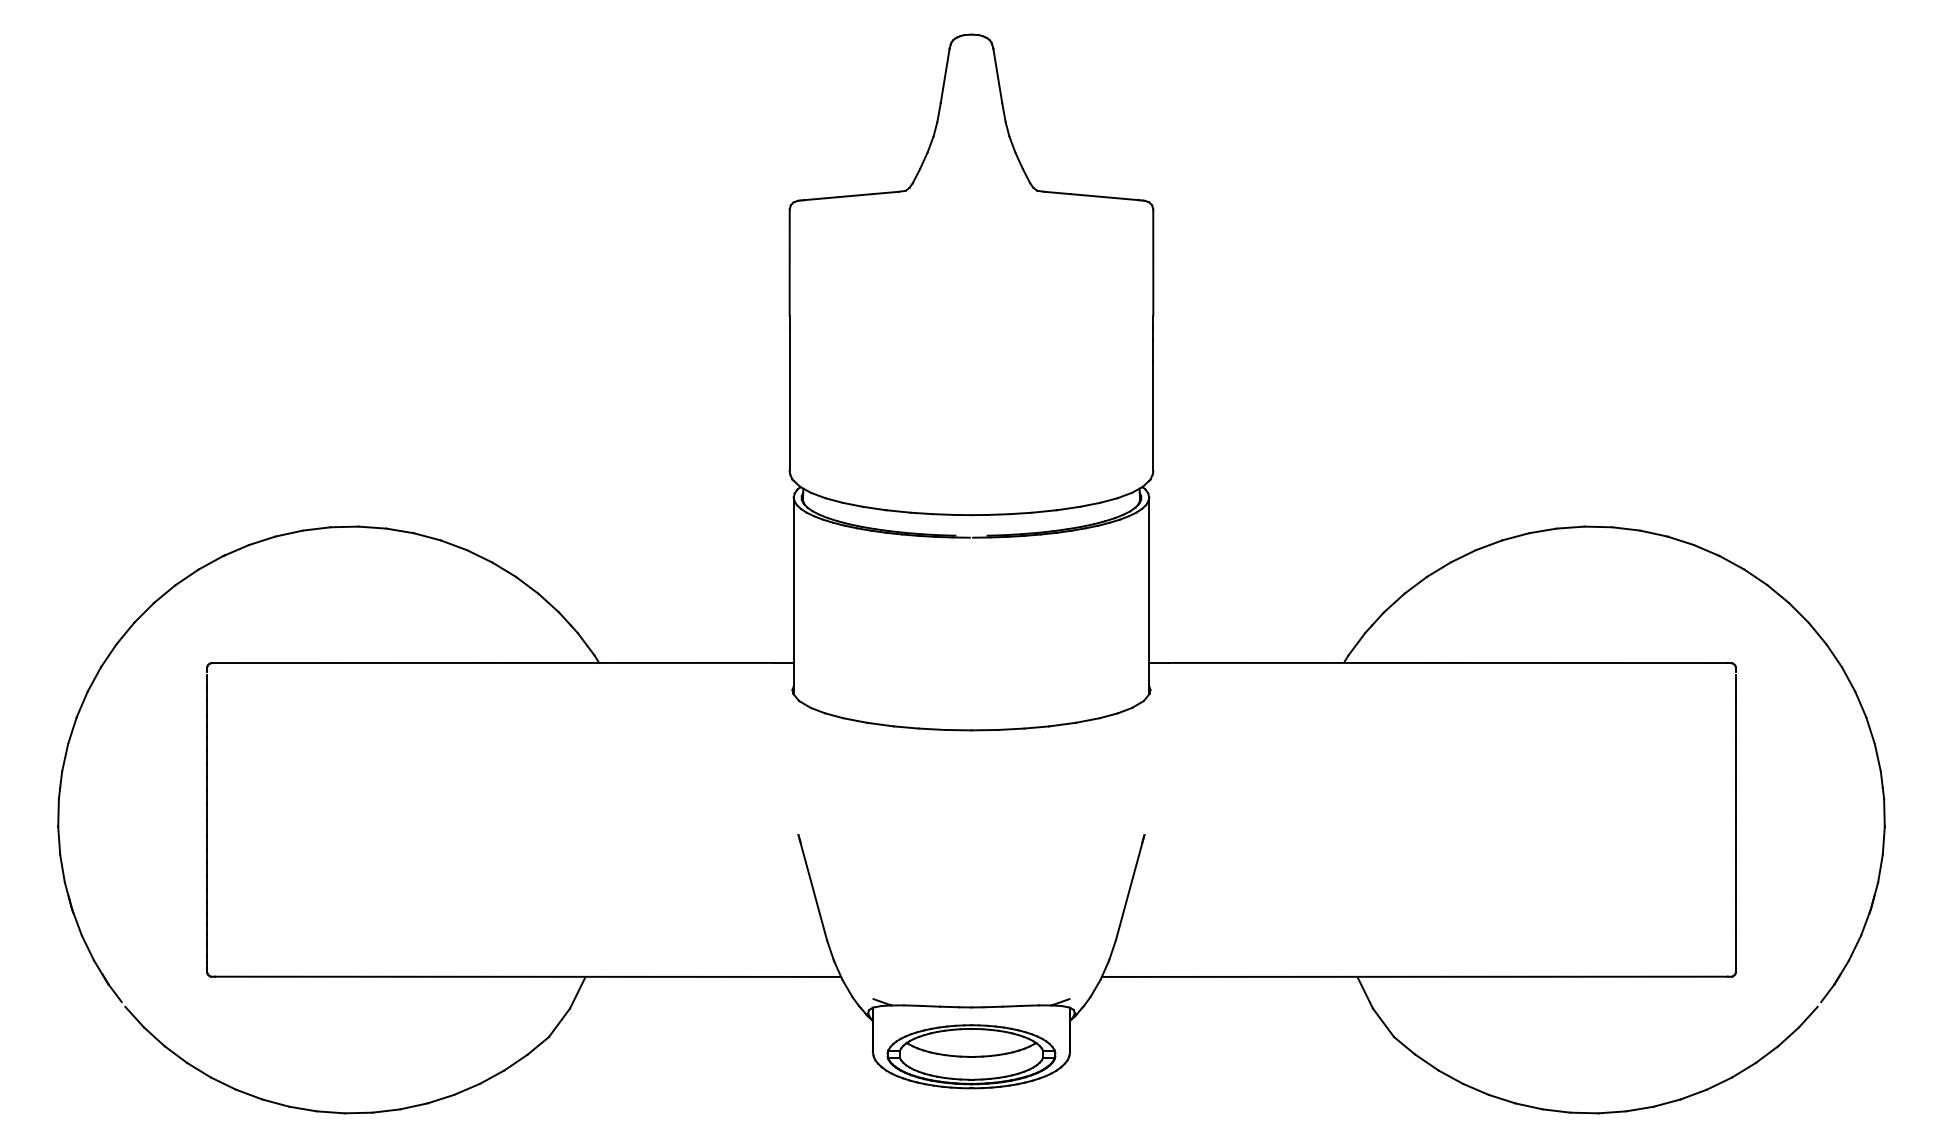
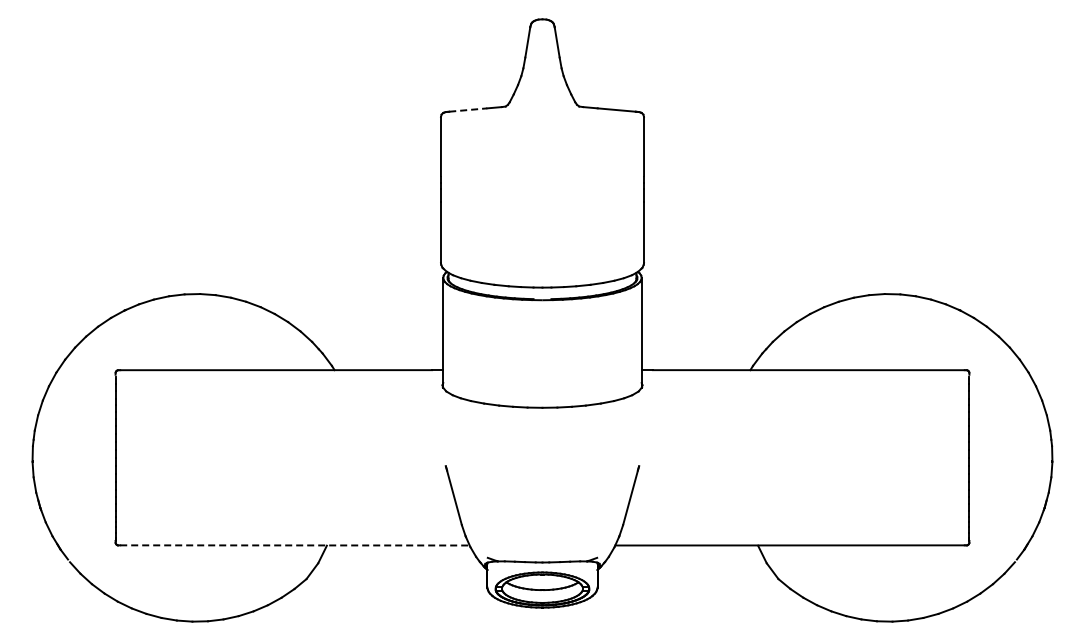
line: (838, 197) -> (468, 110), solid -> dashed
line: (527, 976) -> (294, 545), solid -> dashed

